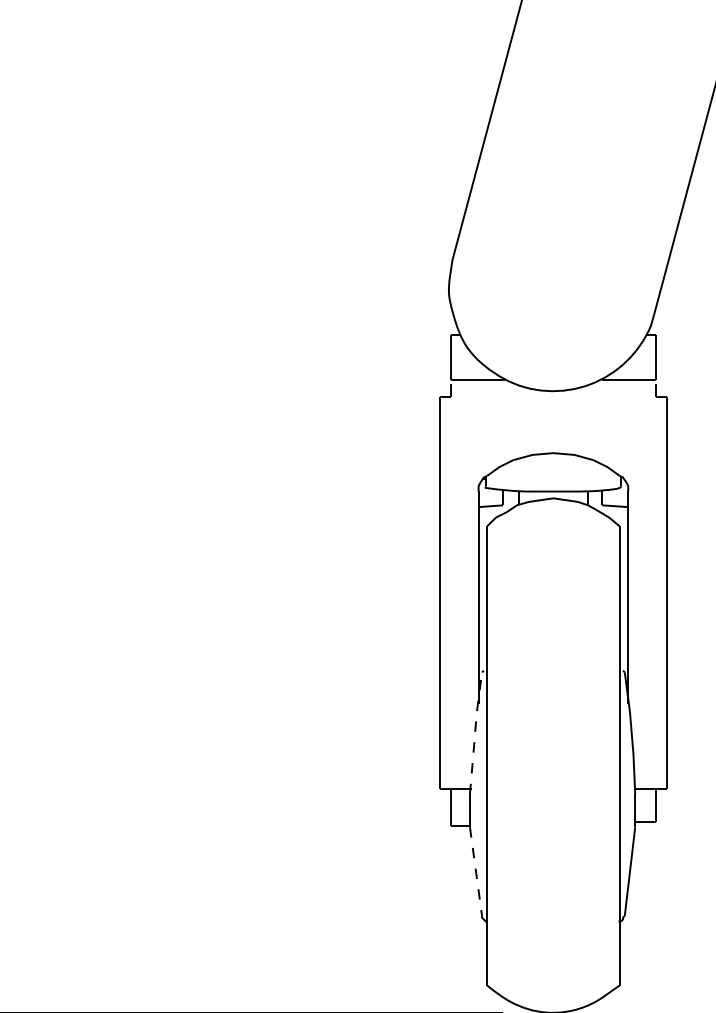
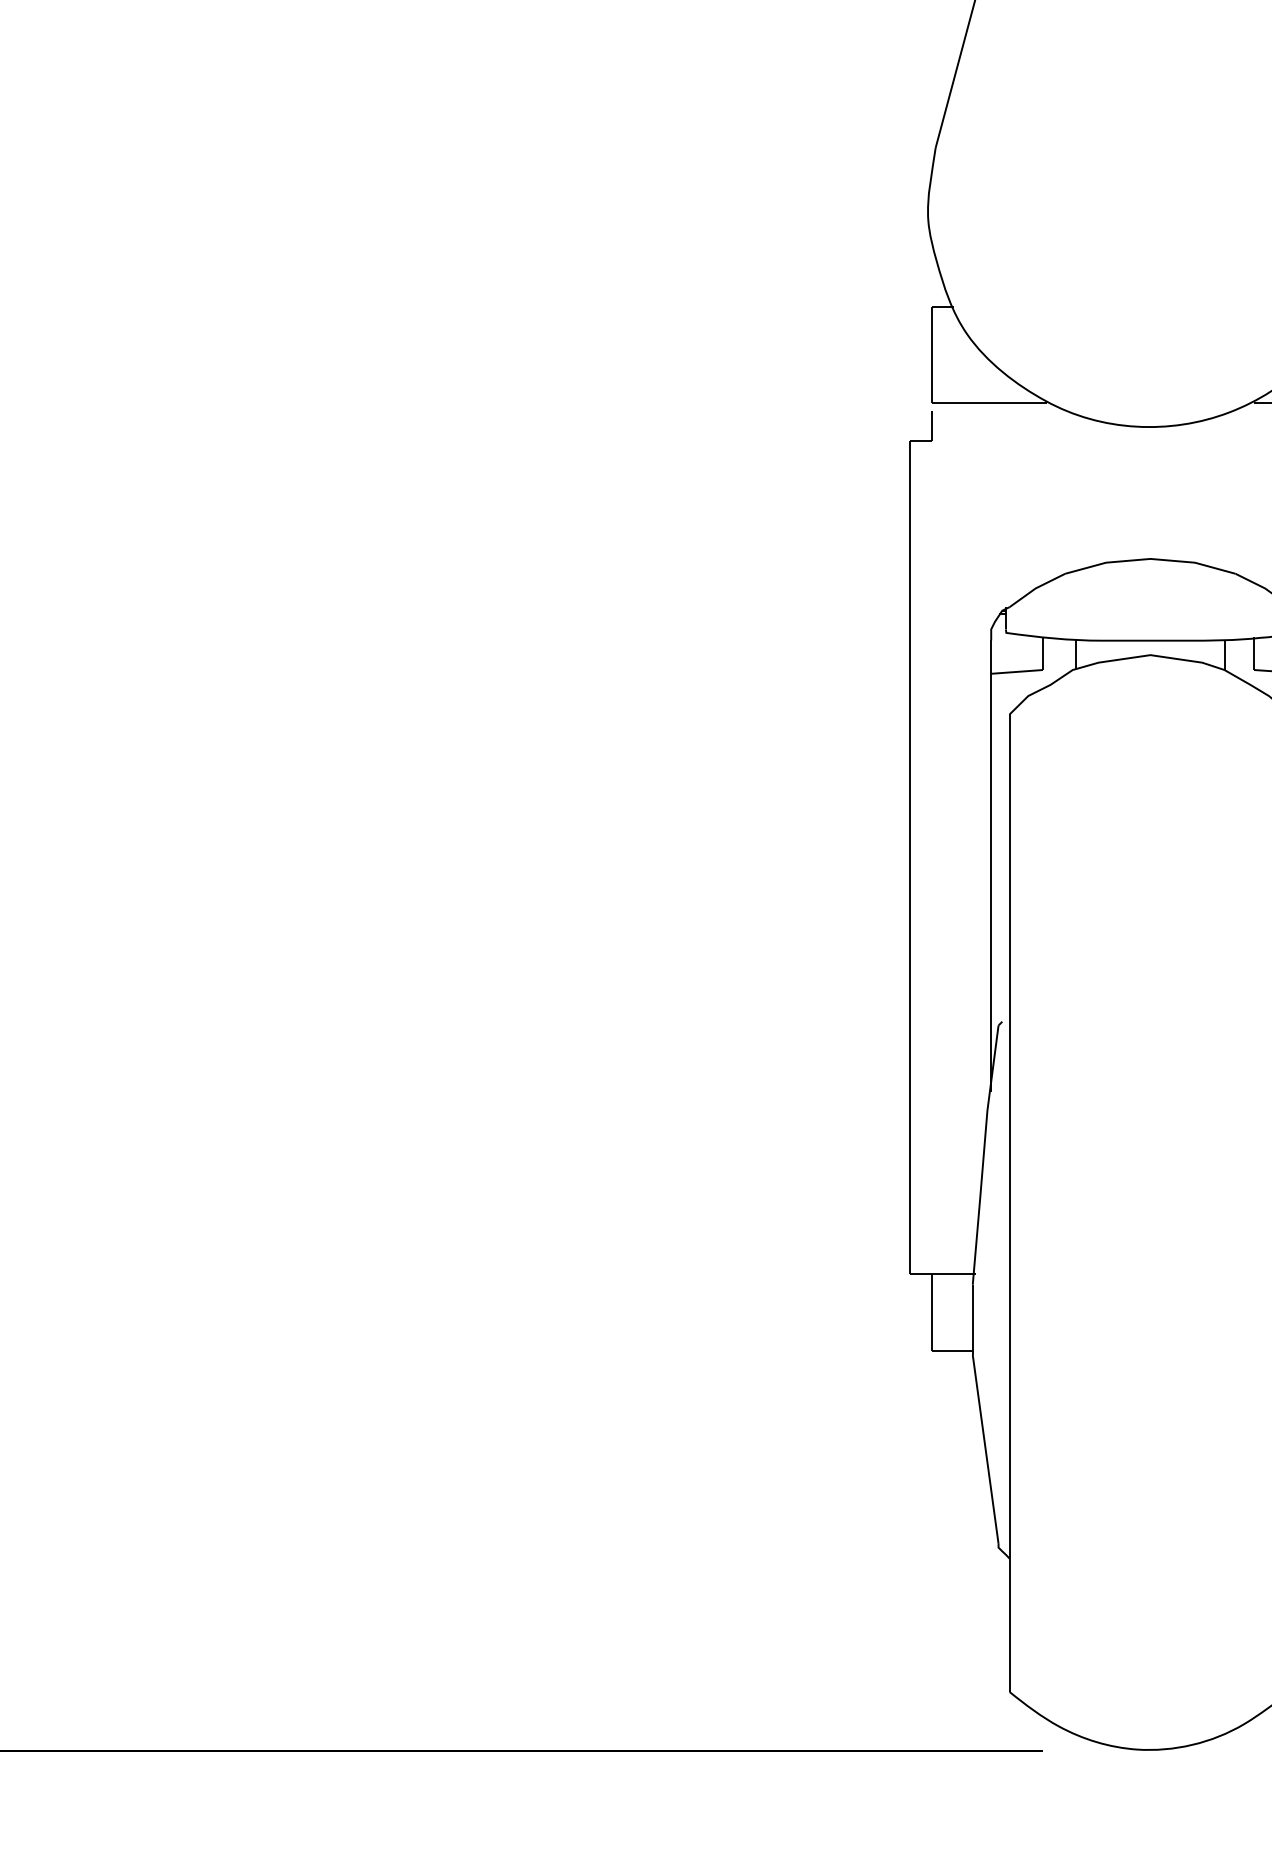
line: (475, 733) -> (984, 1155), dashed -> solid
line: (476, 871) -> (986, 1449), dashed -> solid

